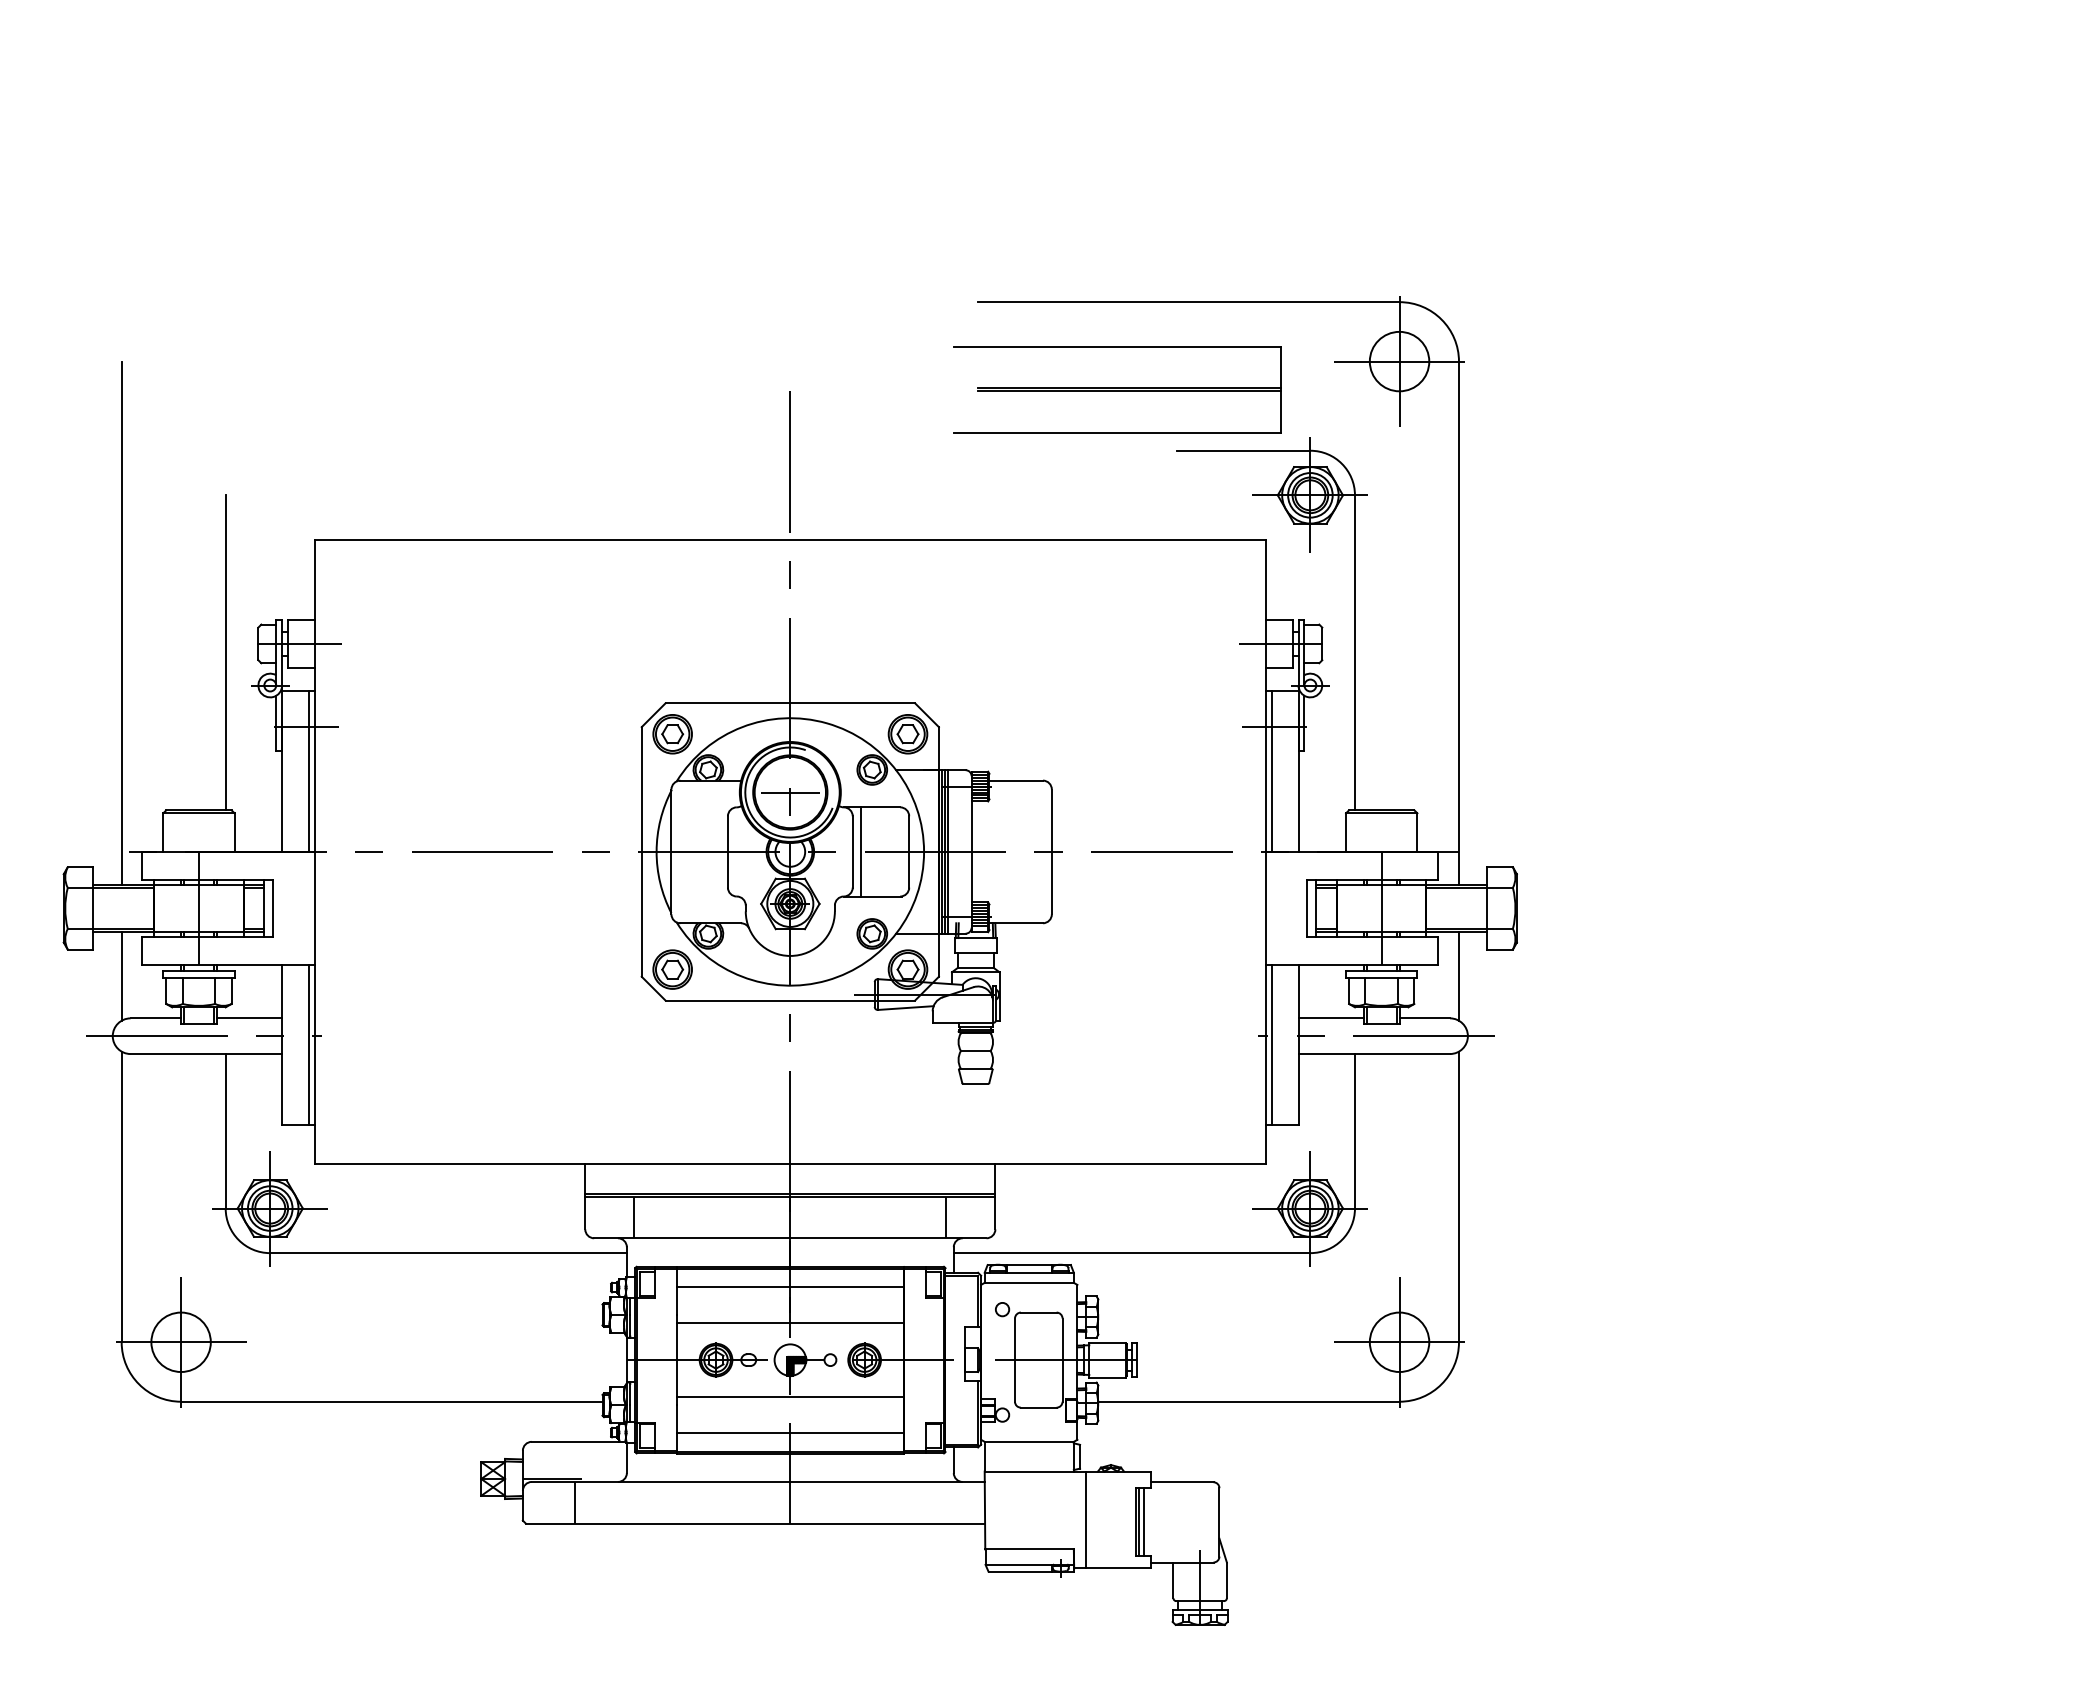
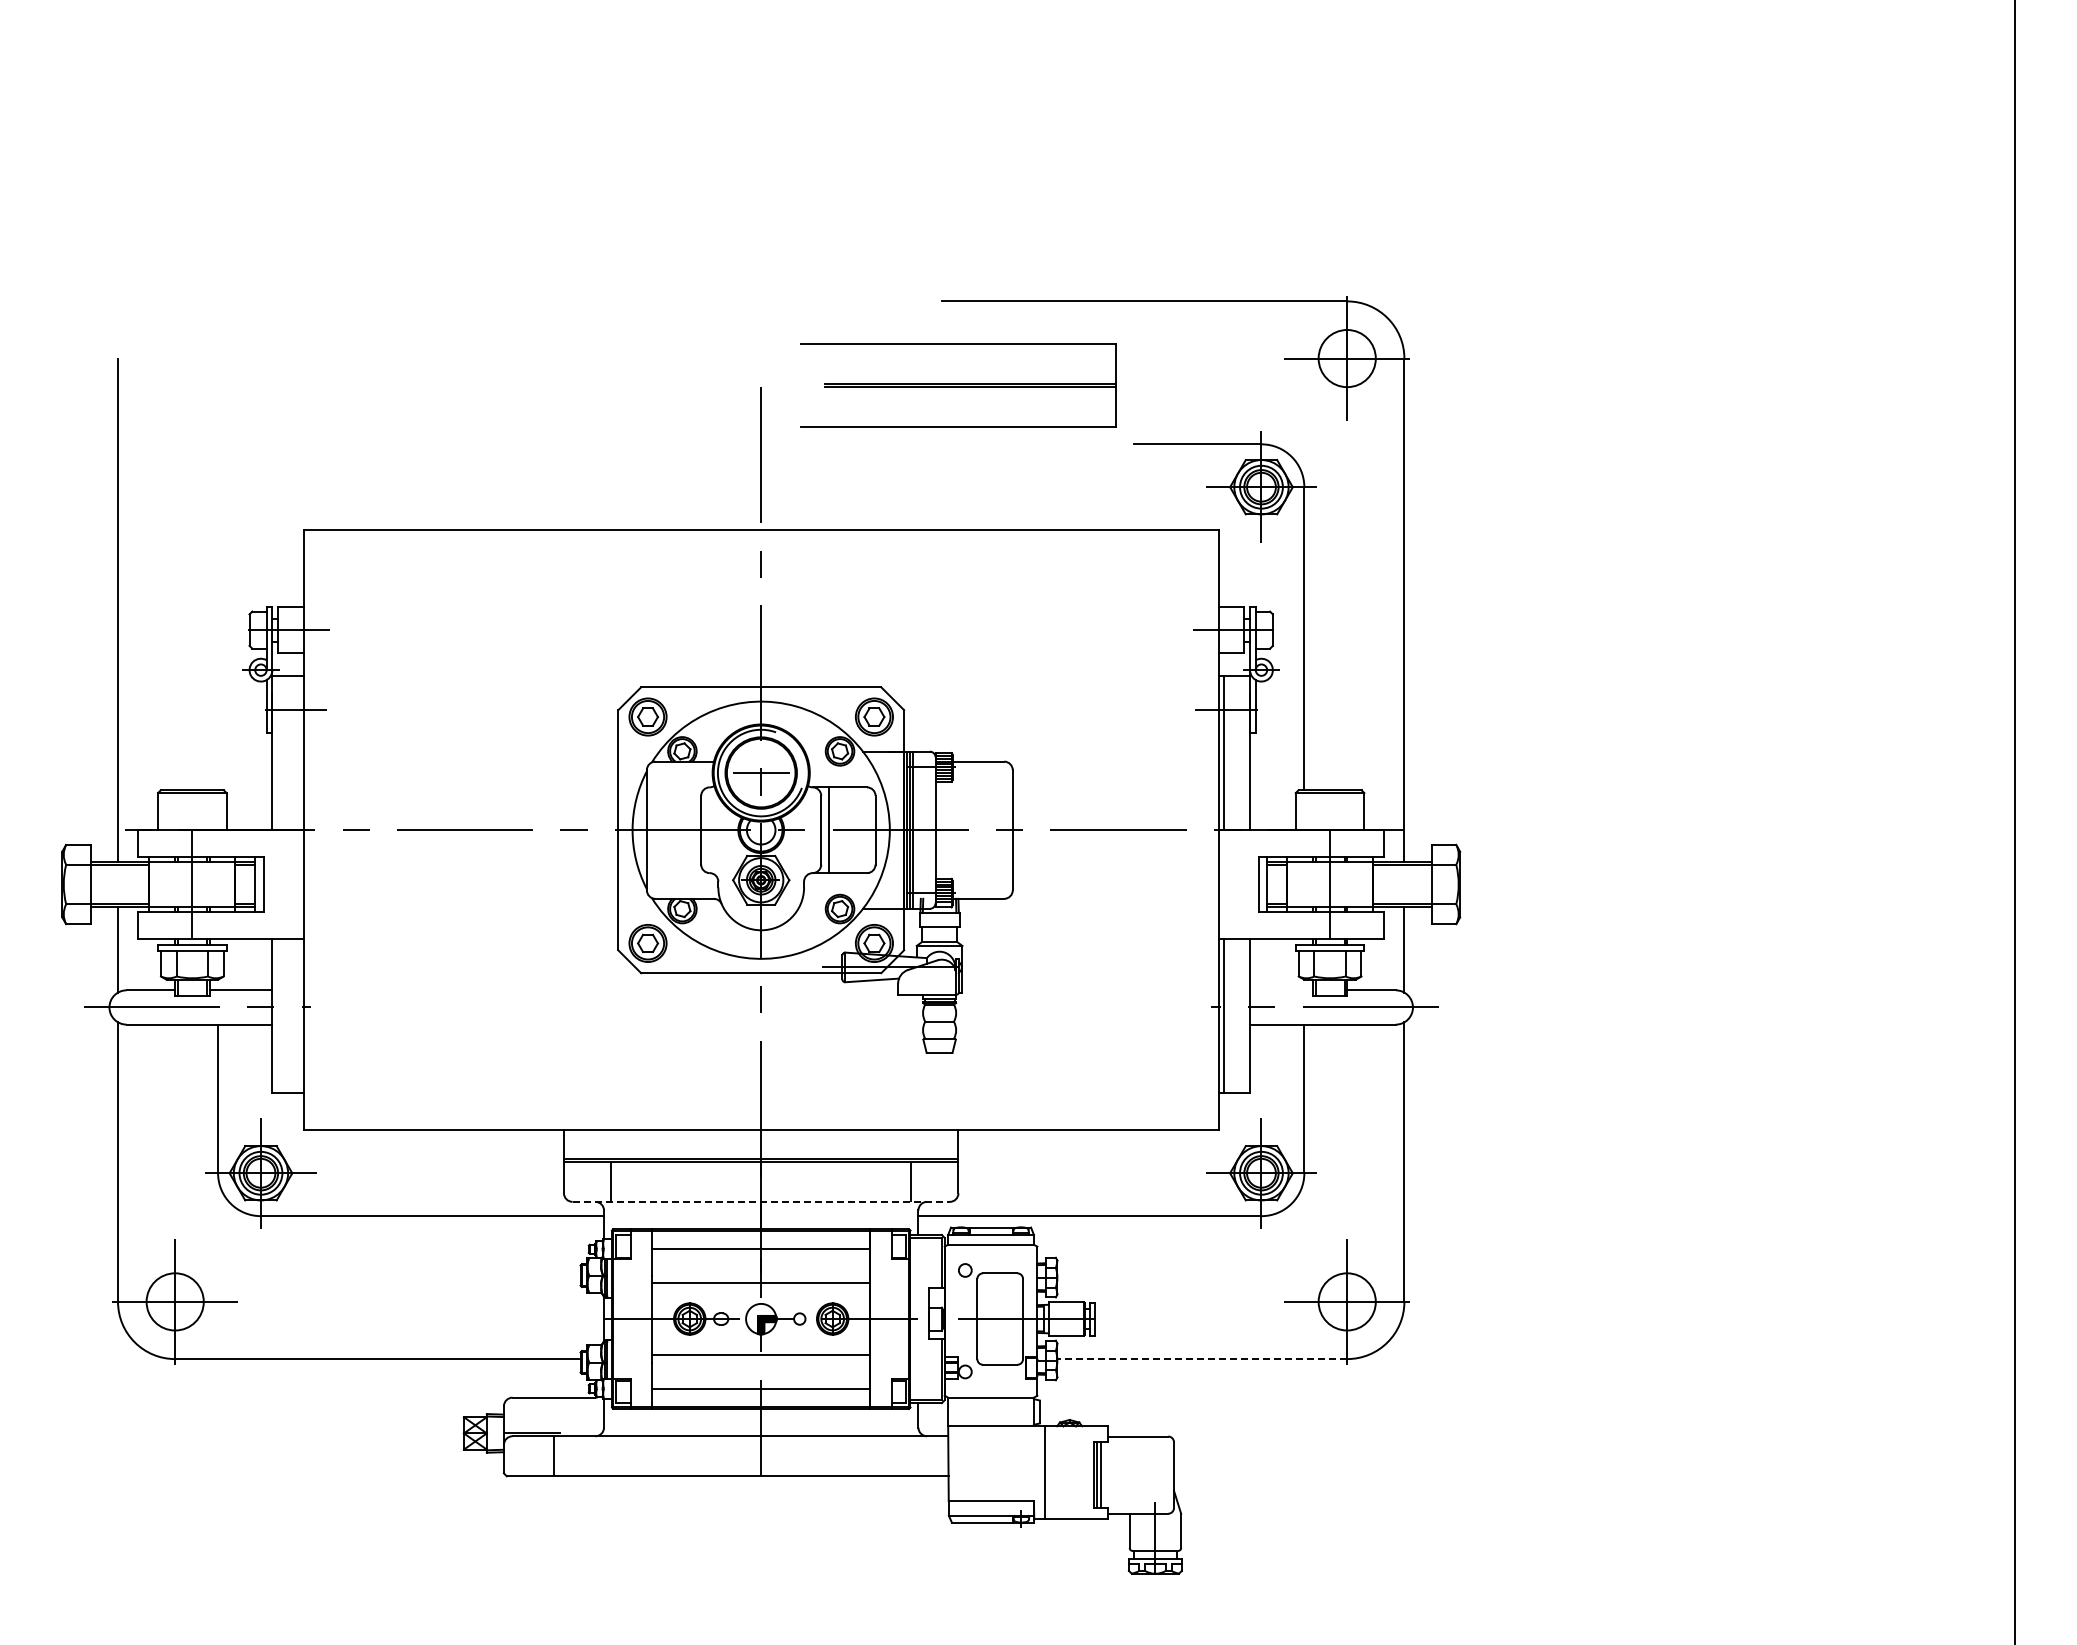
part: (1117, 389) -> (958, 385), moved
line: (226, 652) -> (218, 638), removed
line: (309, 771) -> (298, 752), removed
line: (1331, 1018) -> (1281, 990), removed
line: (309, 1044) -> (298, 1015), removed
line: (790, 1237) -> (761, 1201), solid -> dashed
line: (1249, 1402) -> (1202, 1359), solid -> dashed

